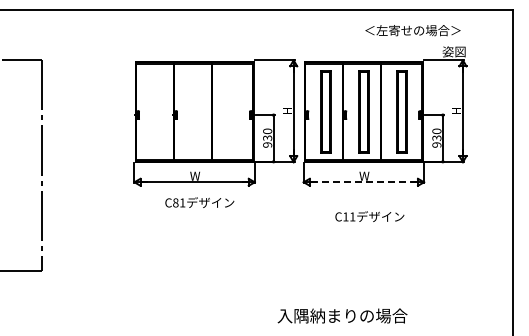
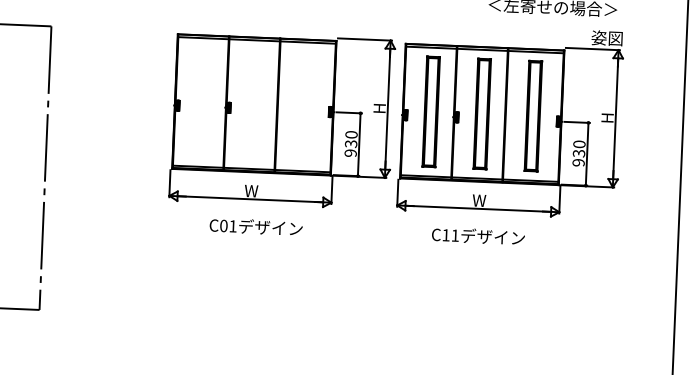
line: (363, 182) -> (477, 209), dashed -> solid
text: (175, 203) -> (223, 226), C81 -> C01
text: (369, 216) -> (477, 236), moved

